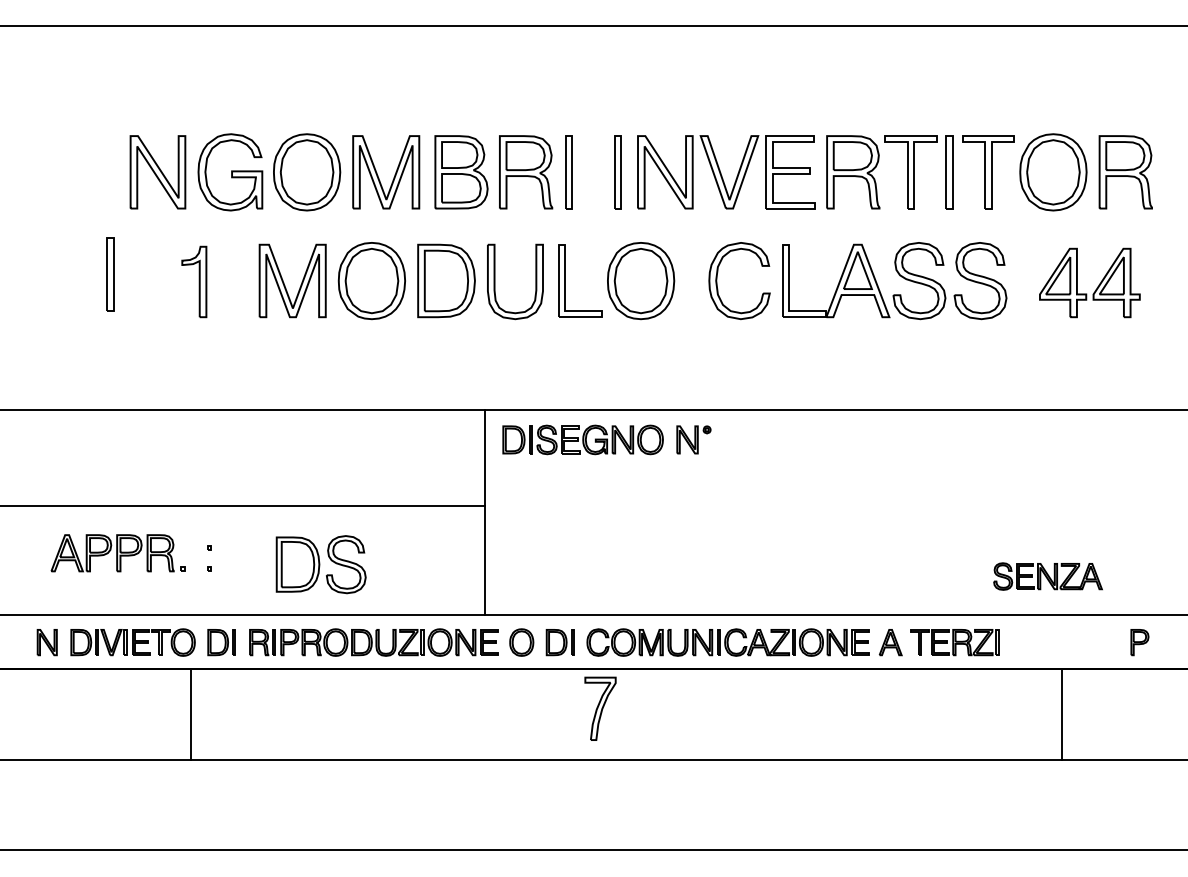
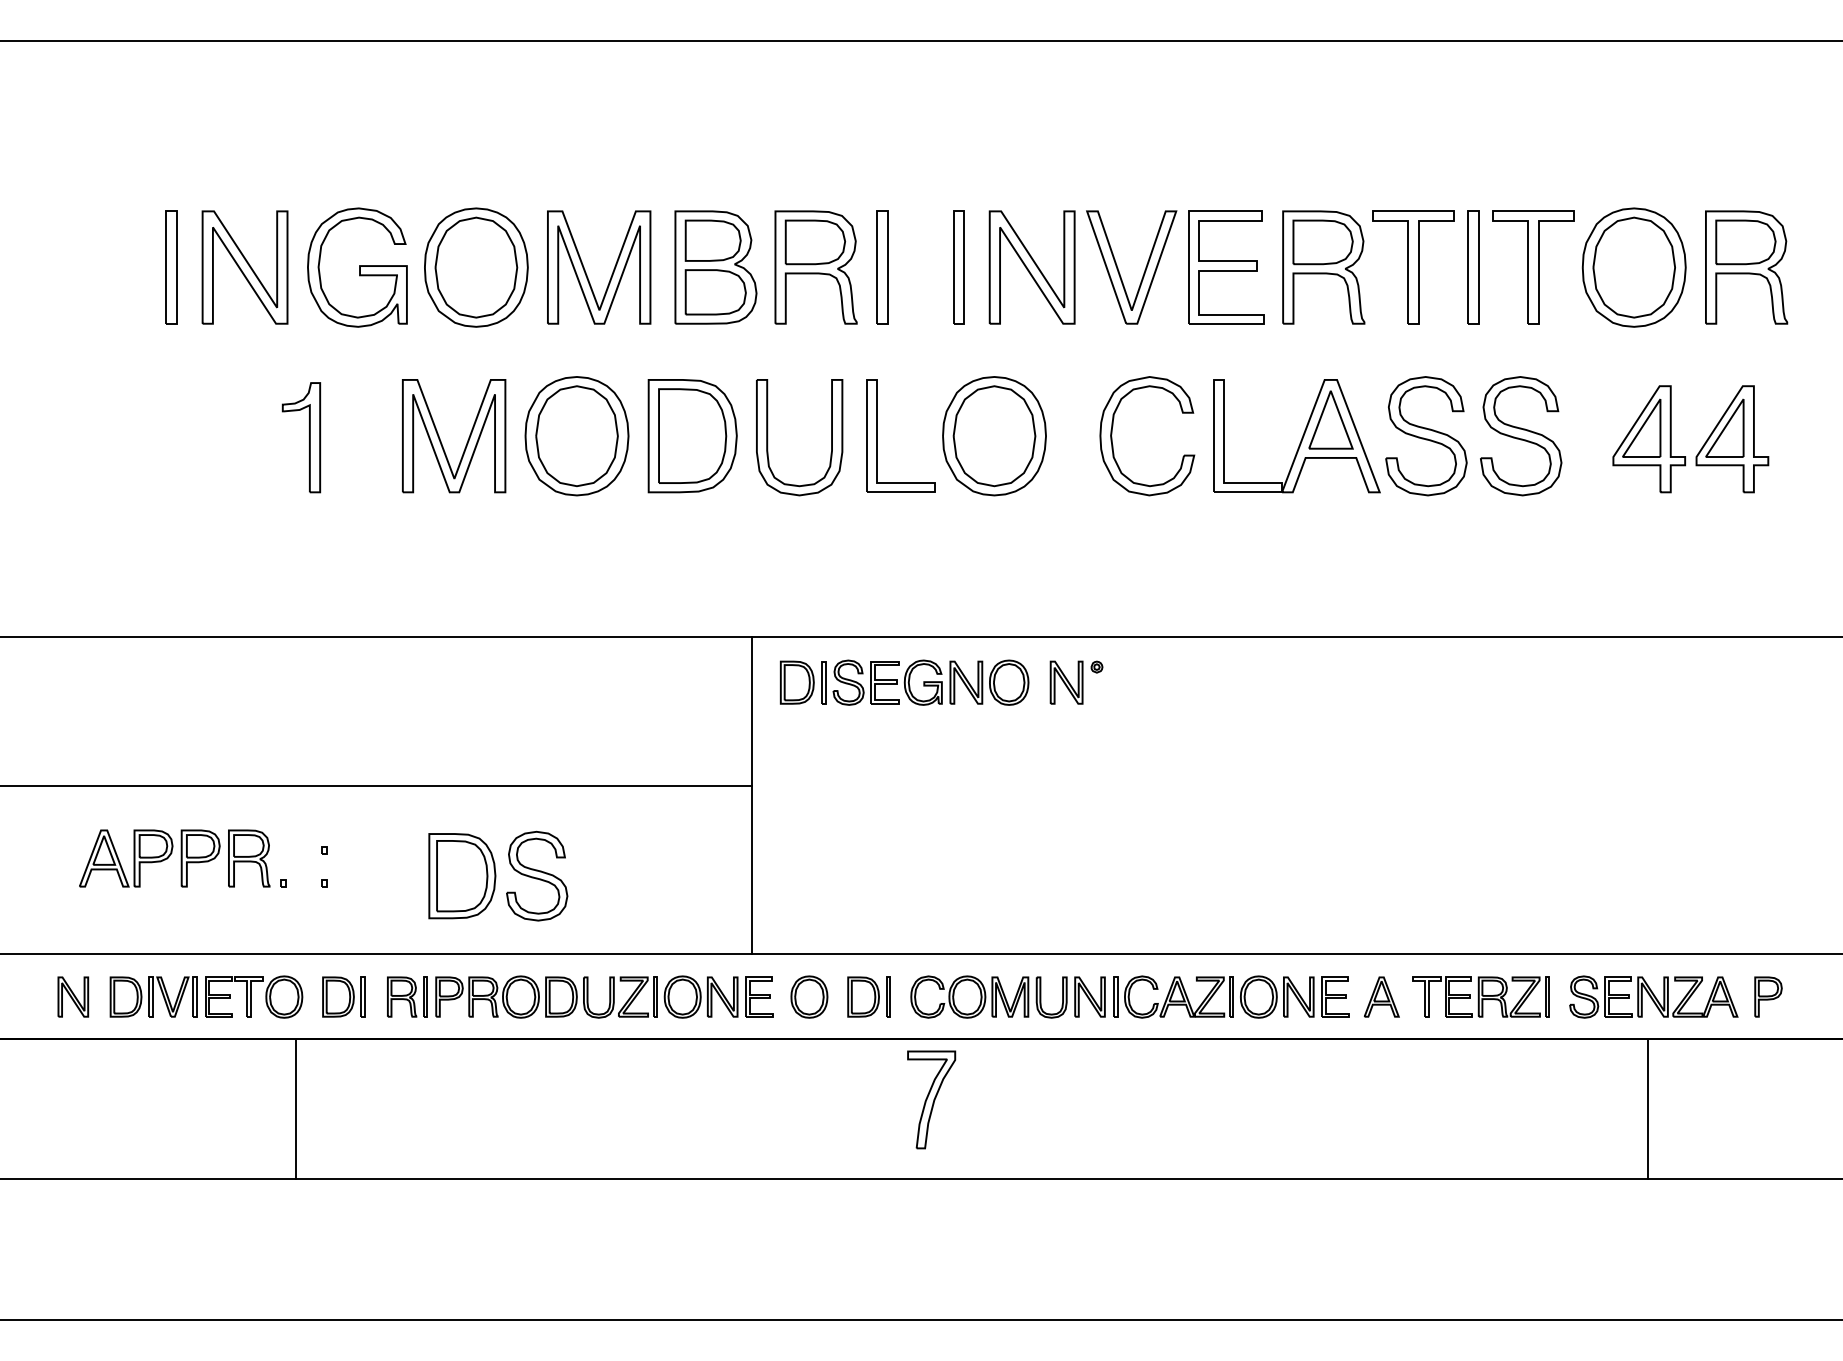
part: (110, 274) -> (171, 267), moved
part: (1047, 576) -> (1652, 996), moved

